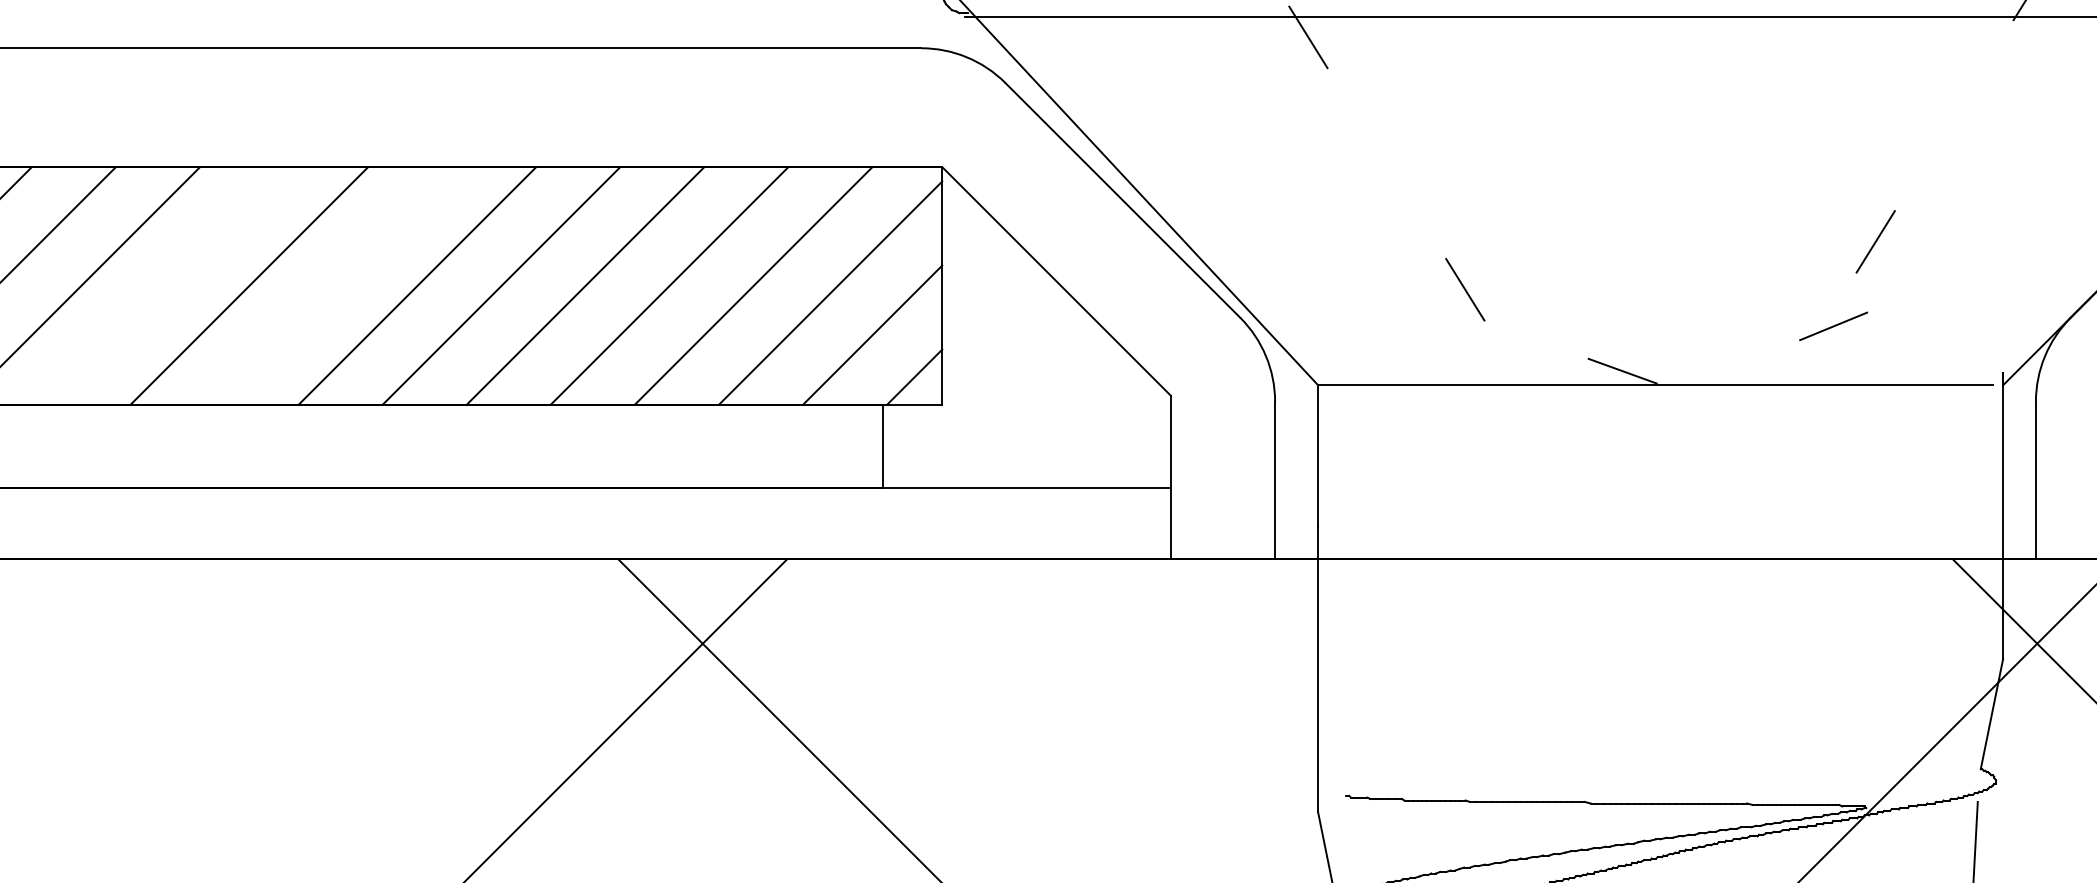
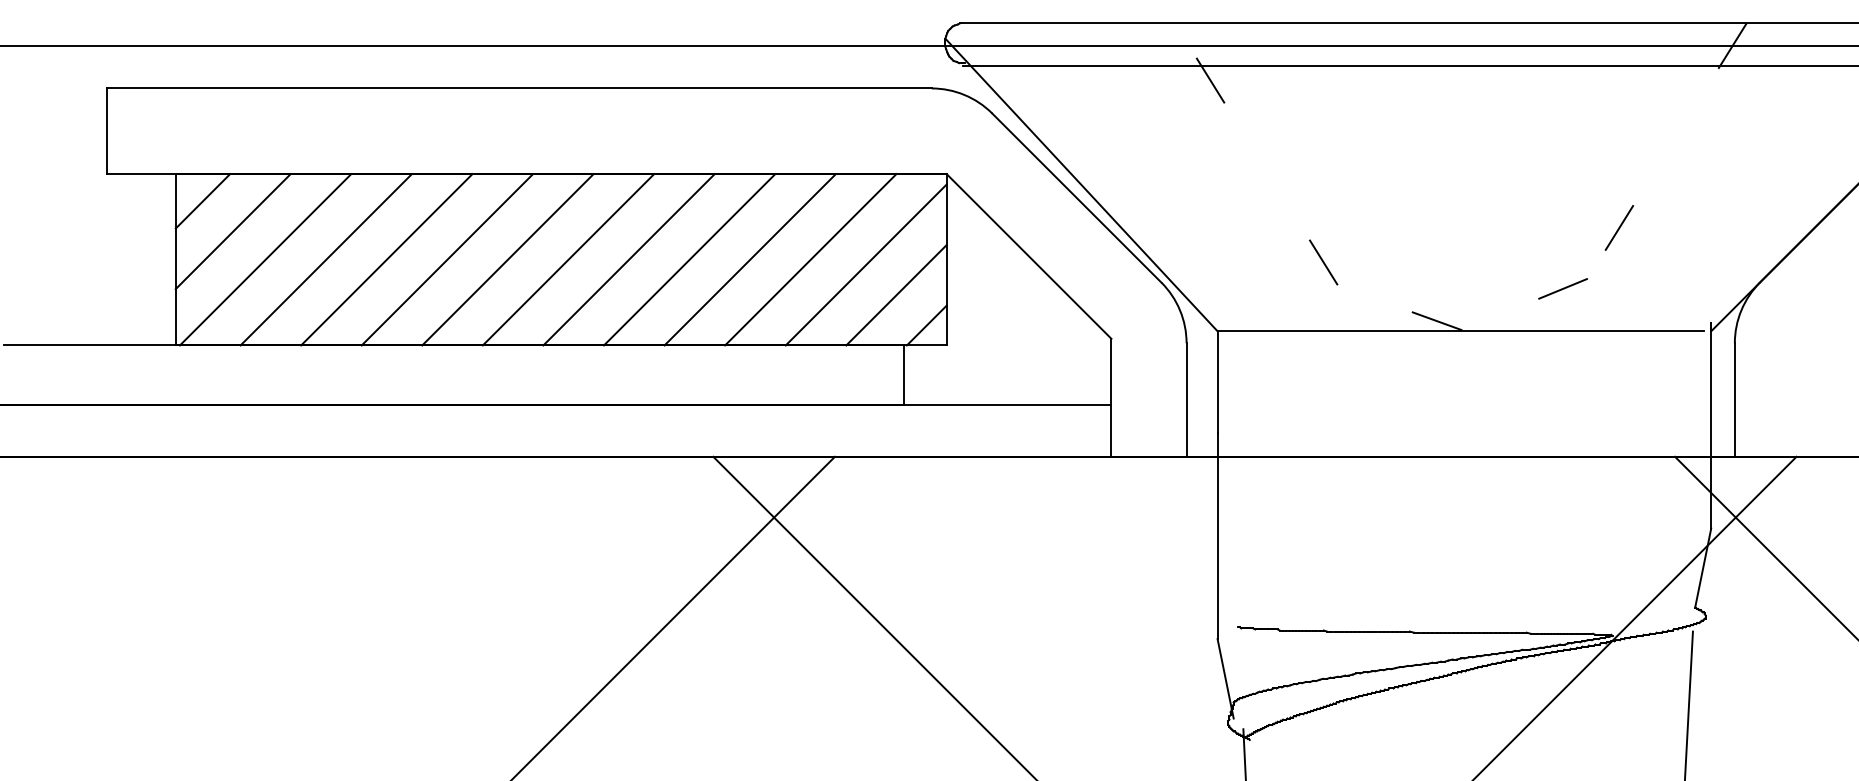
line: (164, 285) -> (386, 259), added
line: (332, 285) -> (507, 259), added
line: (1832, 325) -> (1562, 288), moved

